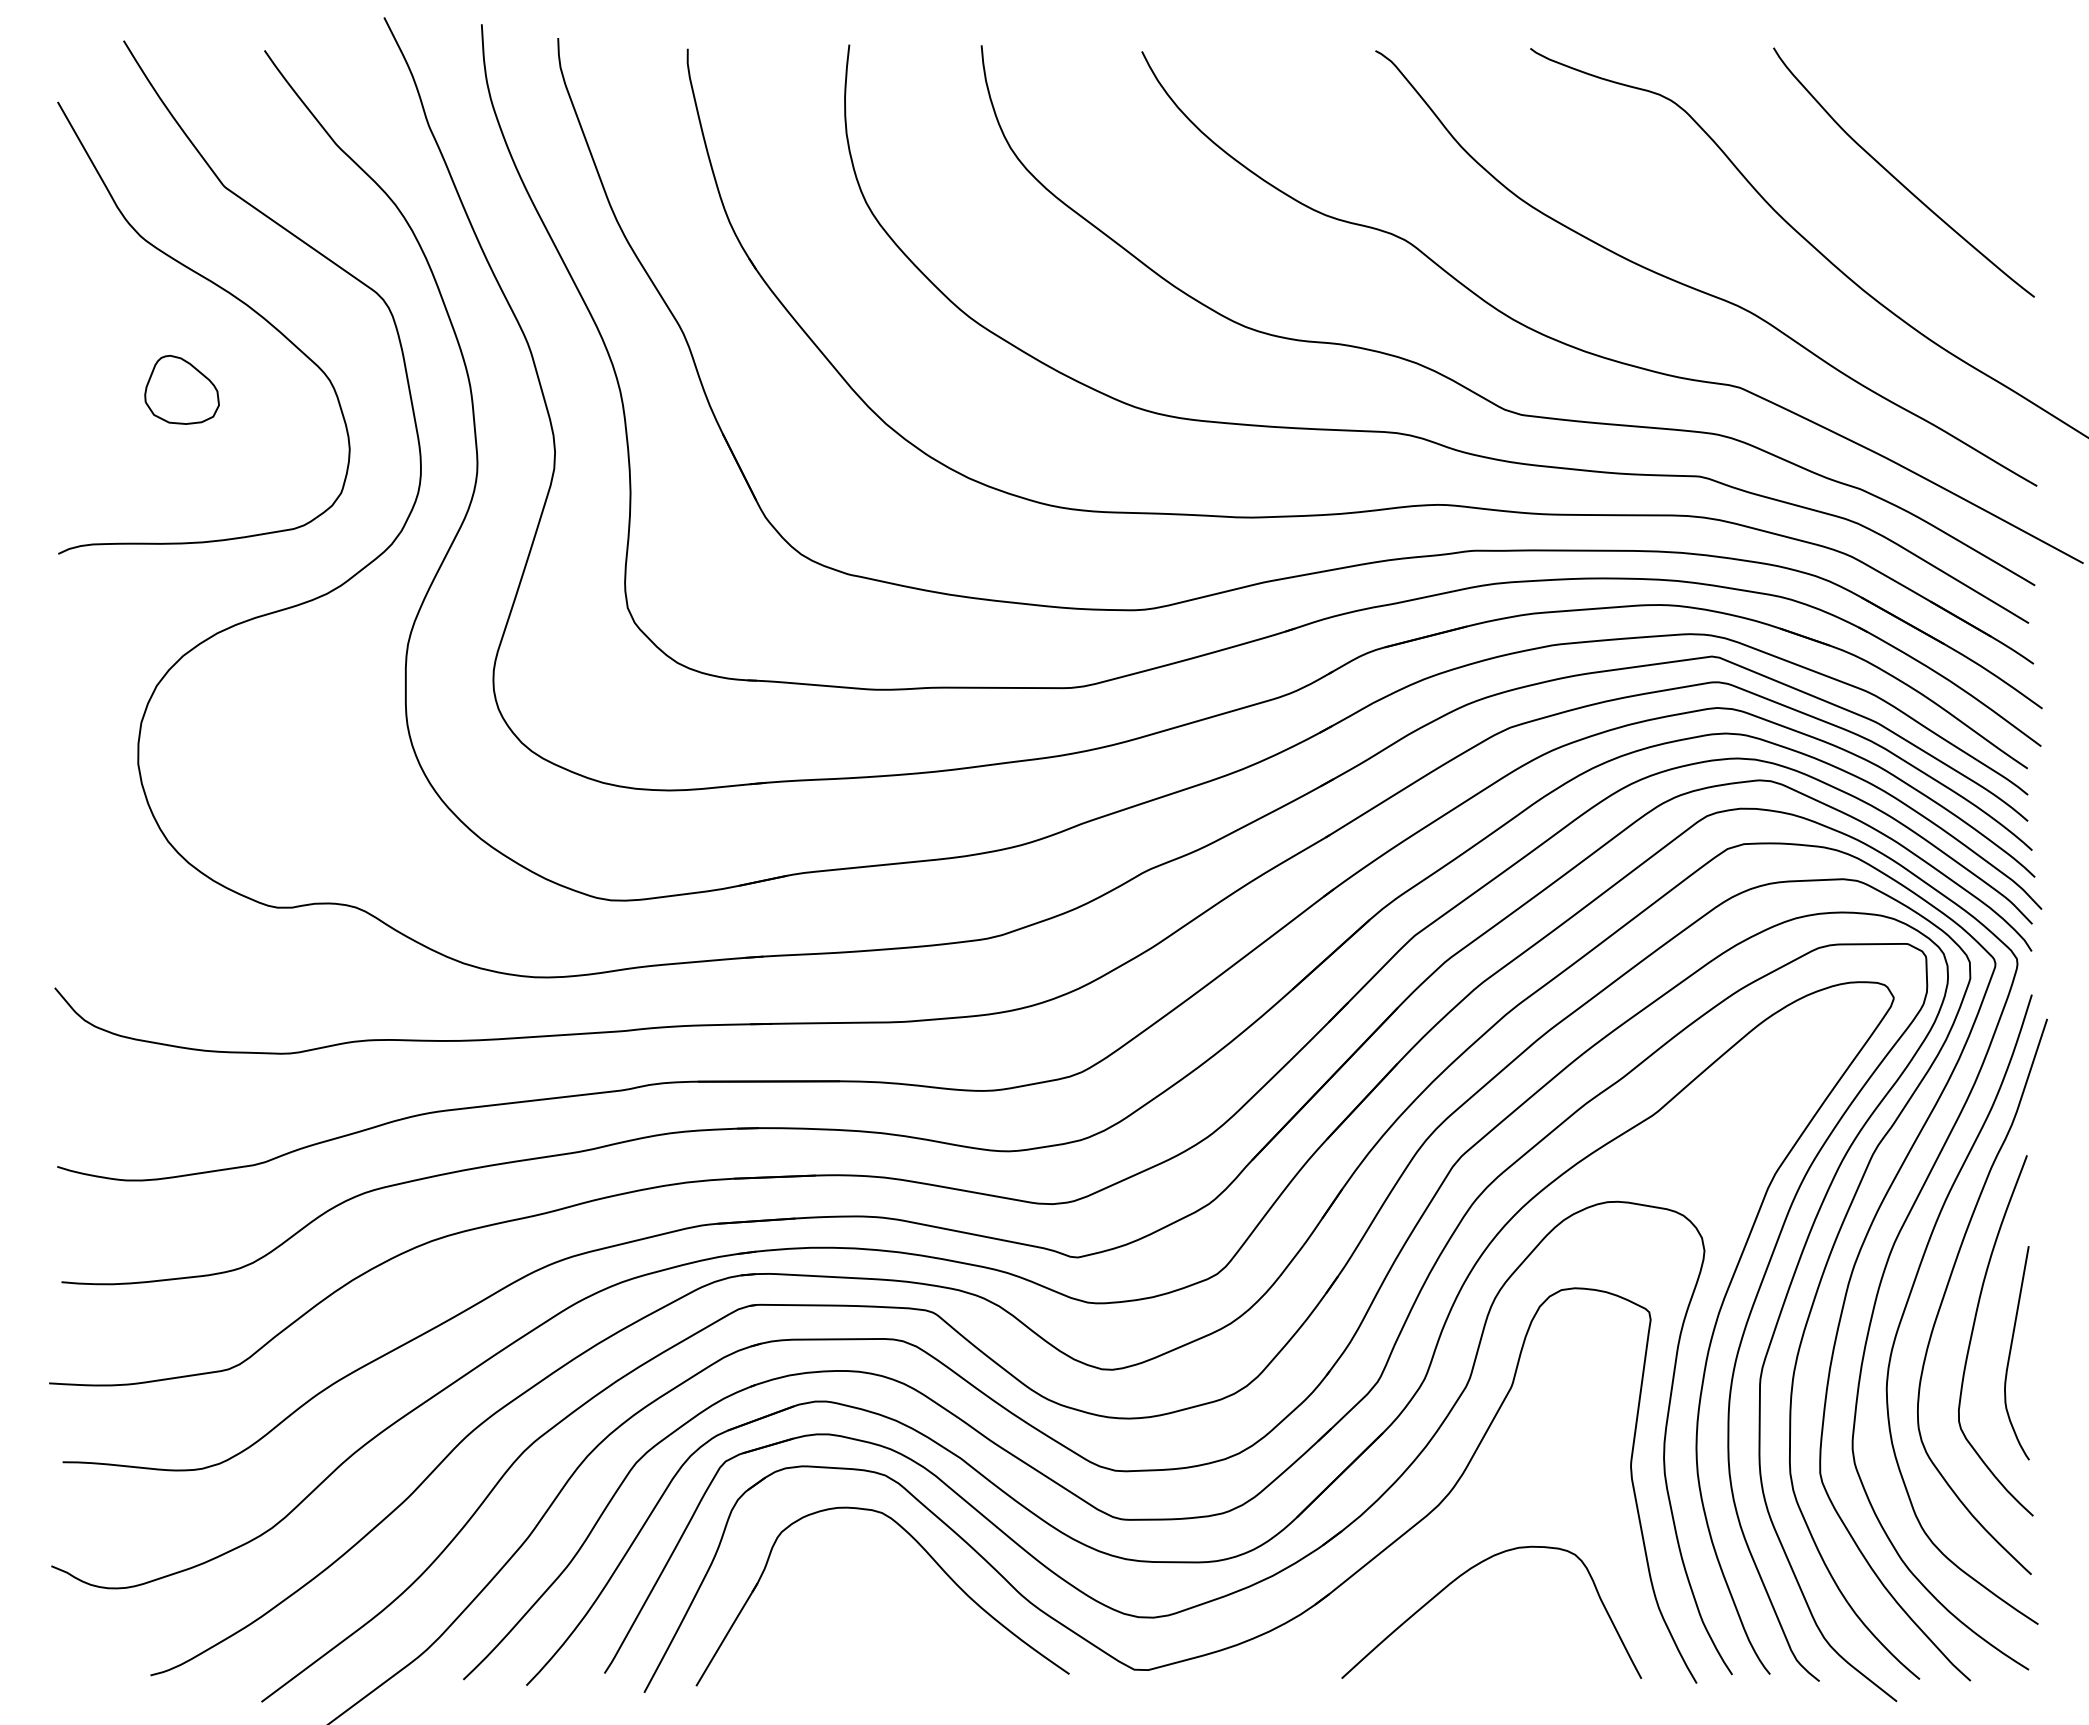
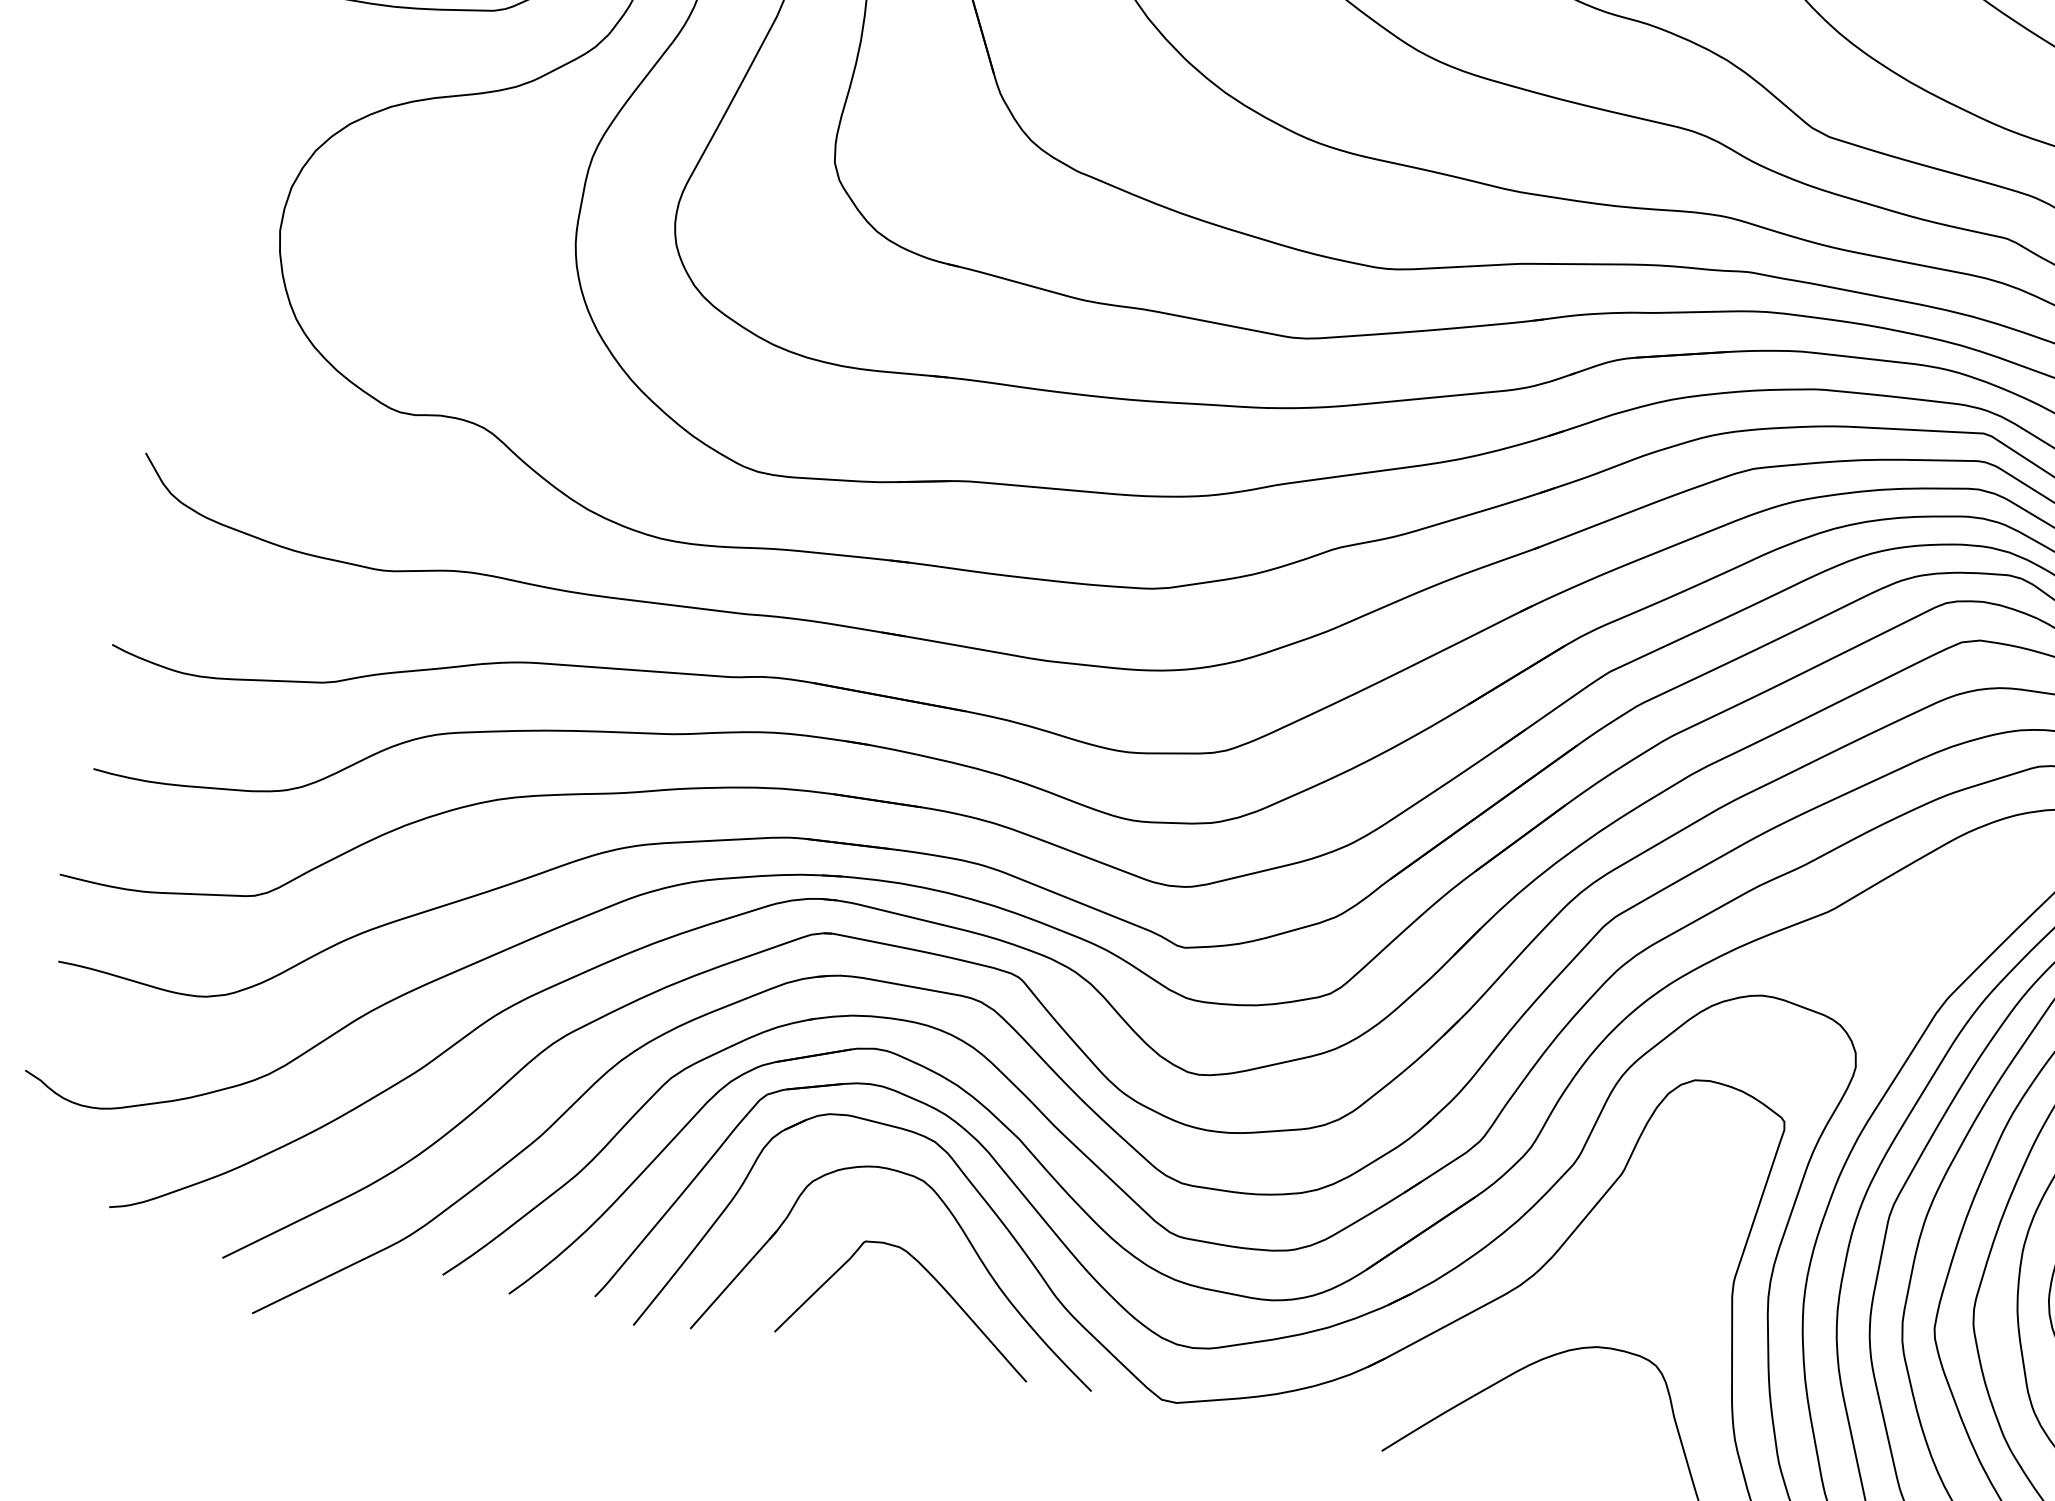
curve: (908, 1600) -> (934, 1280), added

